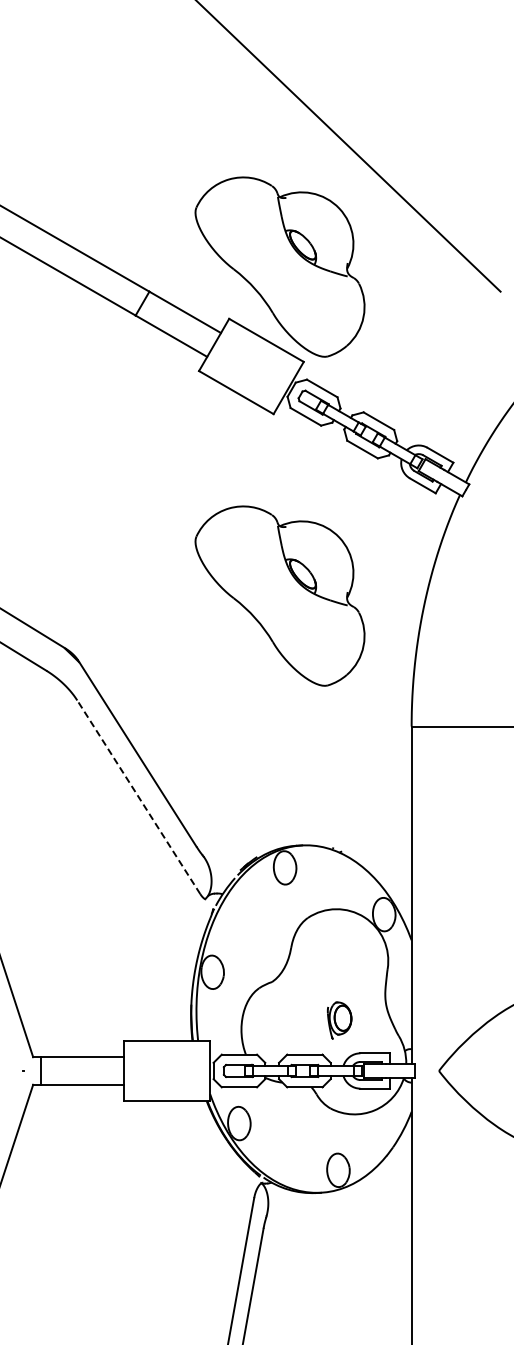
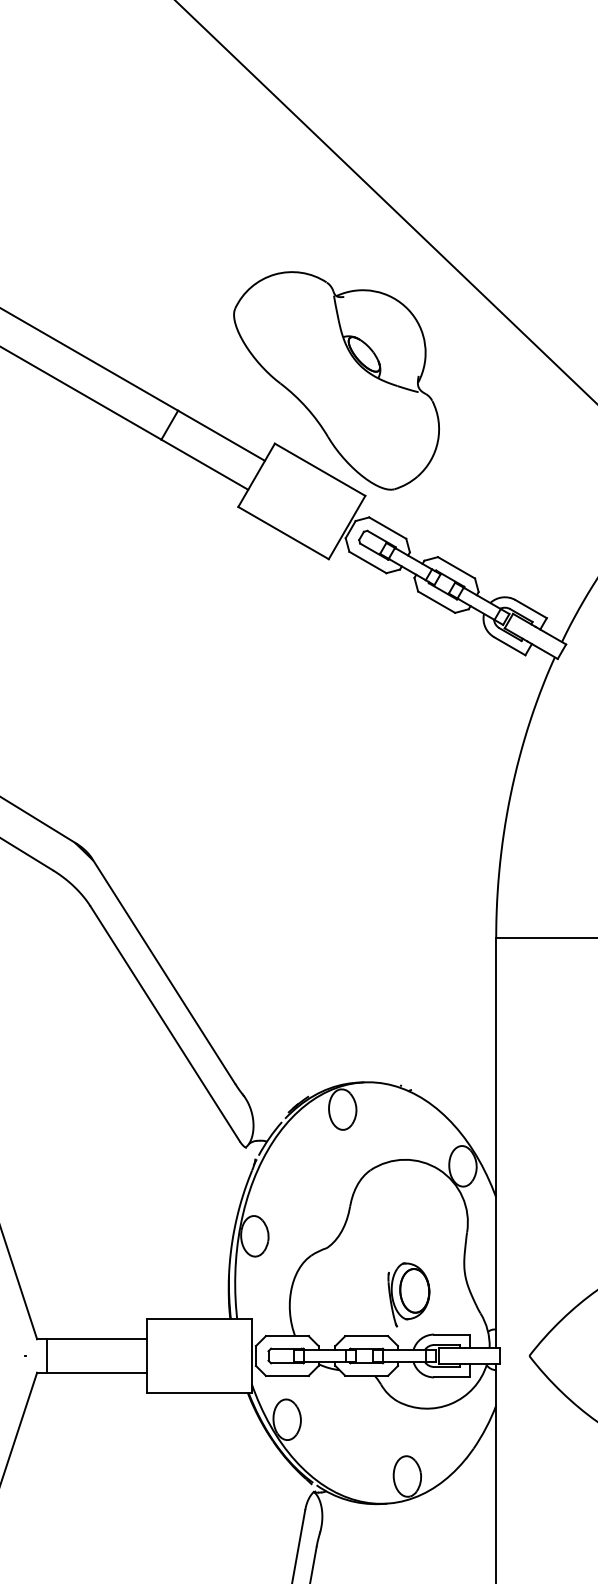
part: (279, 595) -> (335, 779), removed
line: (138, 797) -> (164, 1024), dashed -> solid
part: (339, 1020) -> (408, 1294), size x1.43

